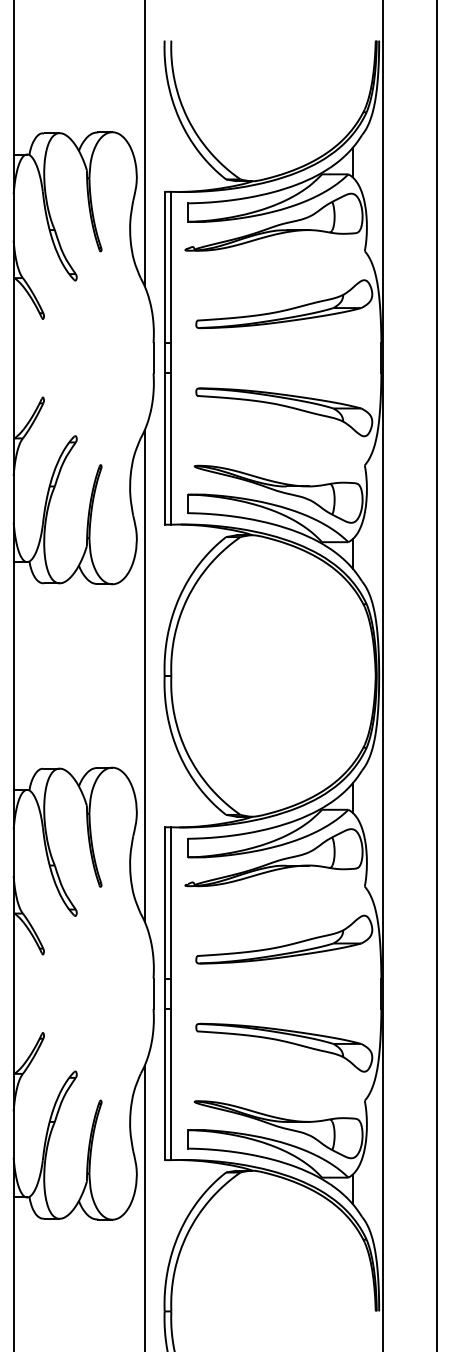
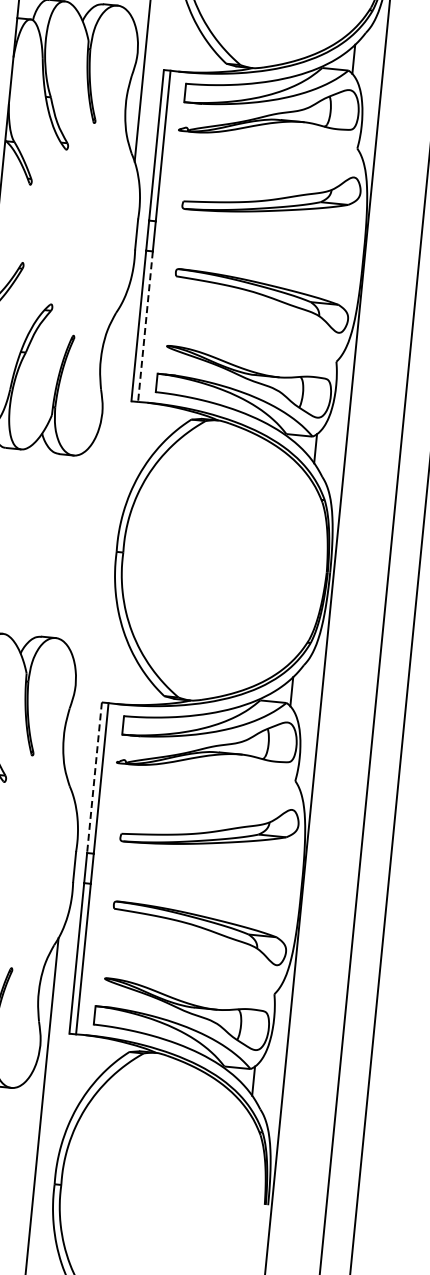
line: (171, 449) -> (145, 327), solid -> dashed
line: (144, 675) -> (96, 549), removed
line: (164, 902) -> (94, 777), solid -> dashed

